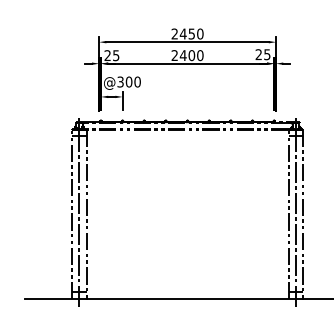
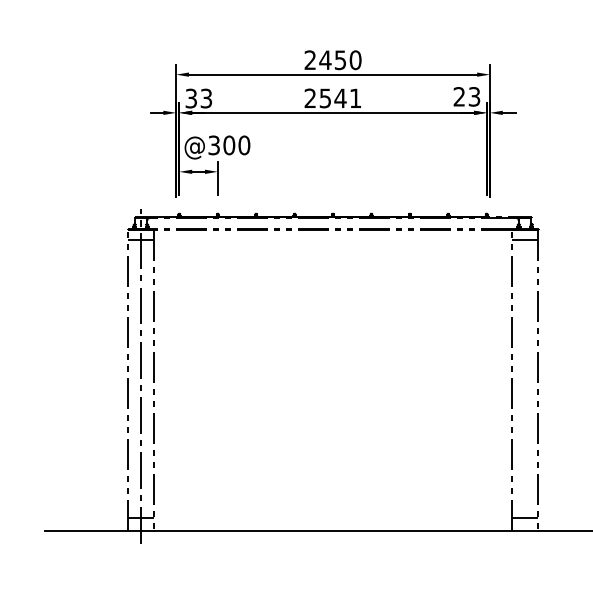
text: (267, 54) -> (474, 96), 25 -> 23
text: (111, 55) -> (198, 98), 25 -> 33
text: (191, 55) -> (339, 98), 2400 -> 2541
line: (295, 211) -> (524, 375), removed

